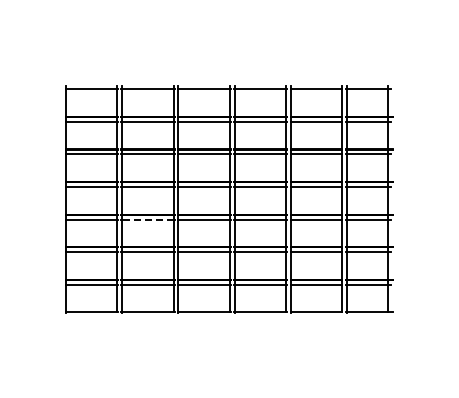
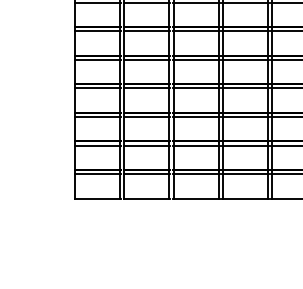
line: (147, 219) -> (146, 117), dashed -> solid

